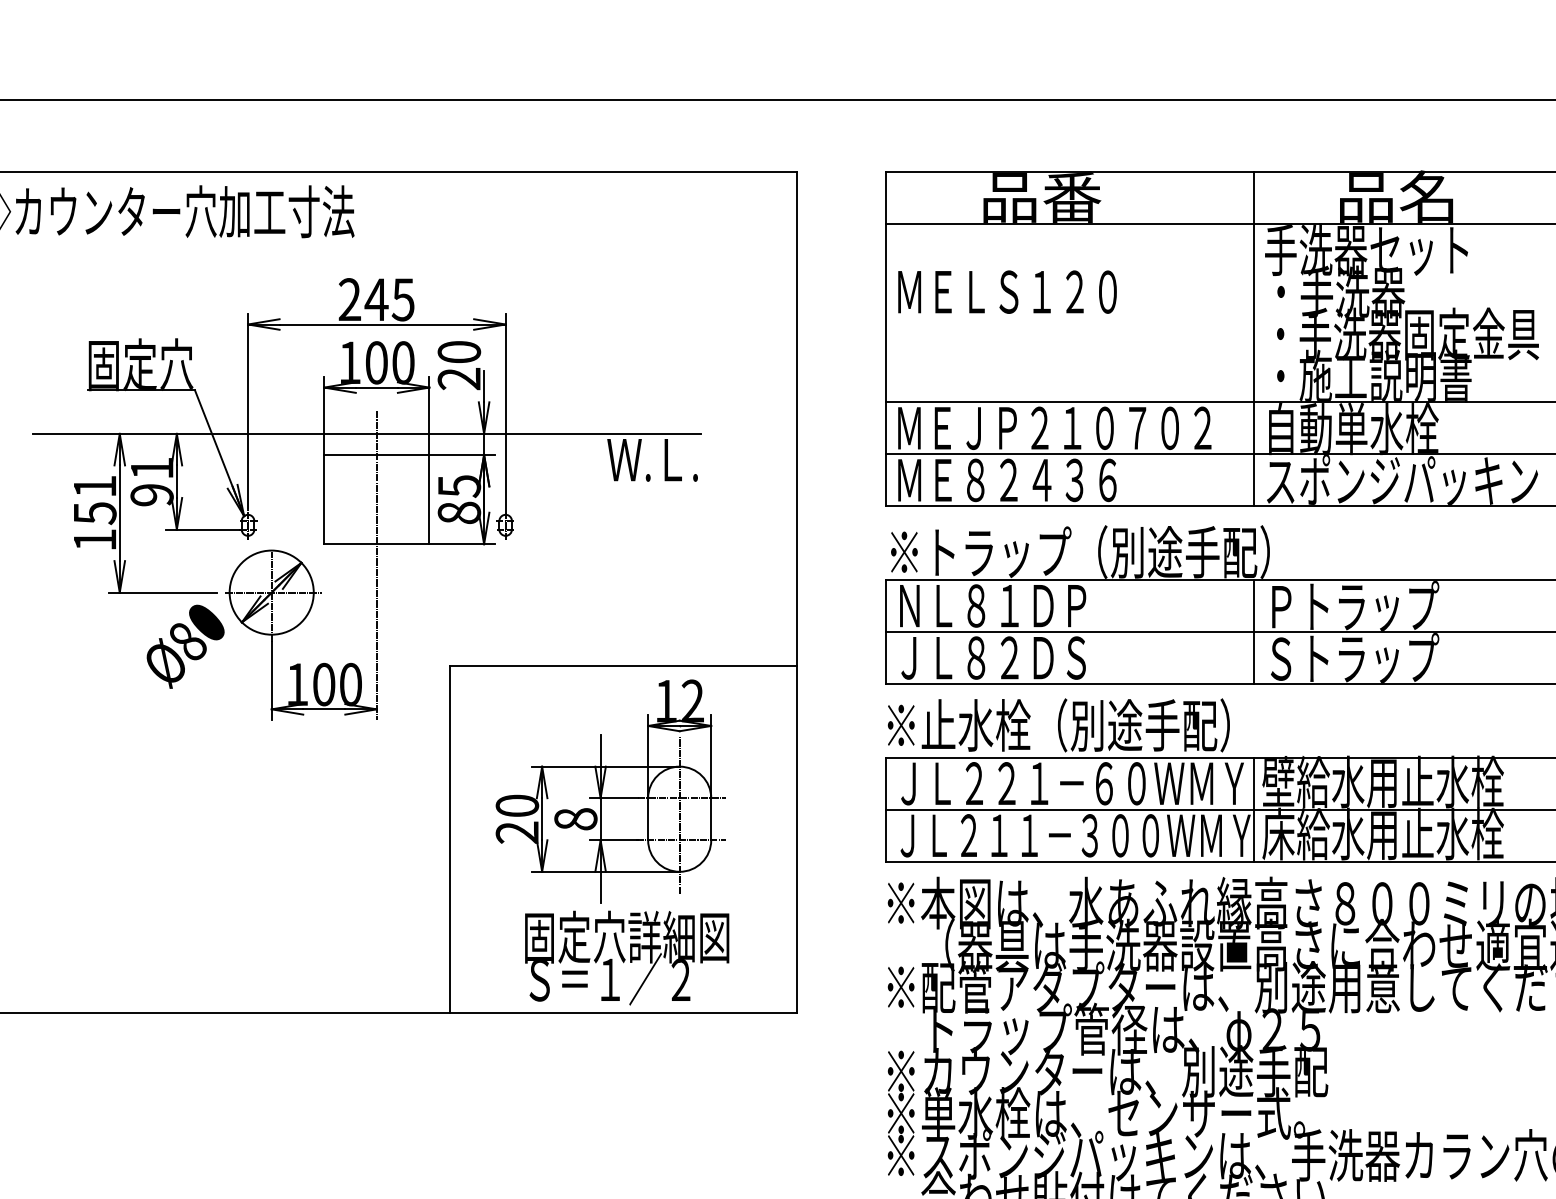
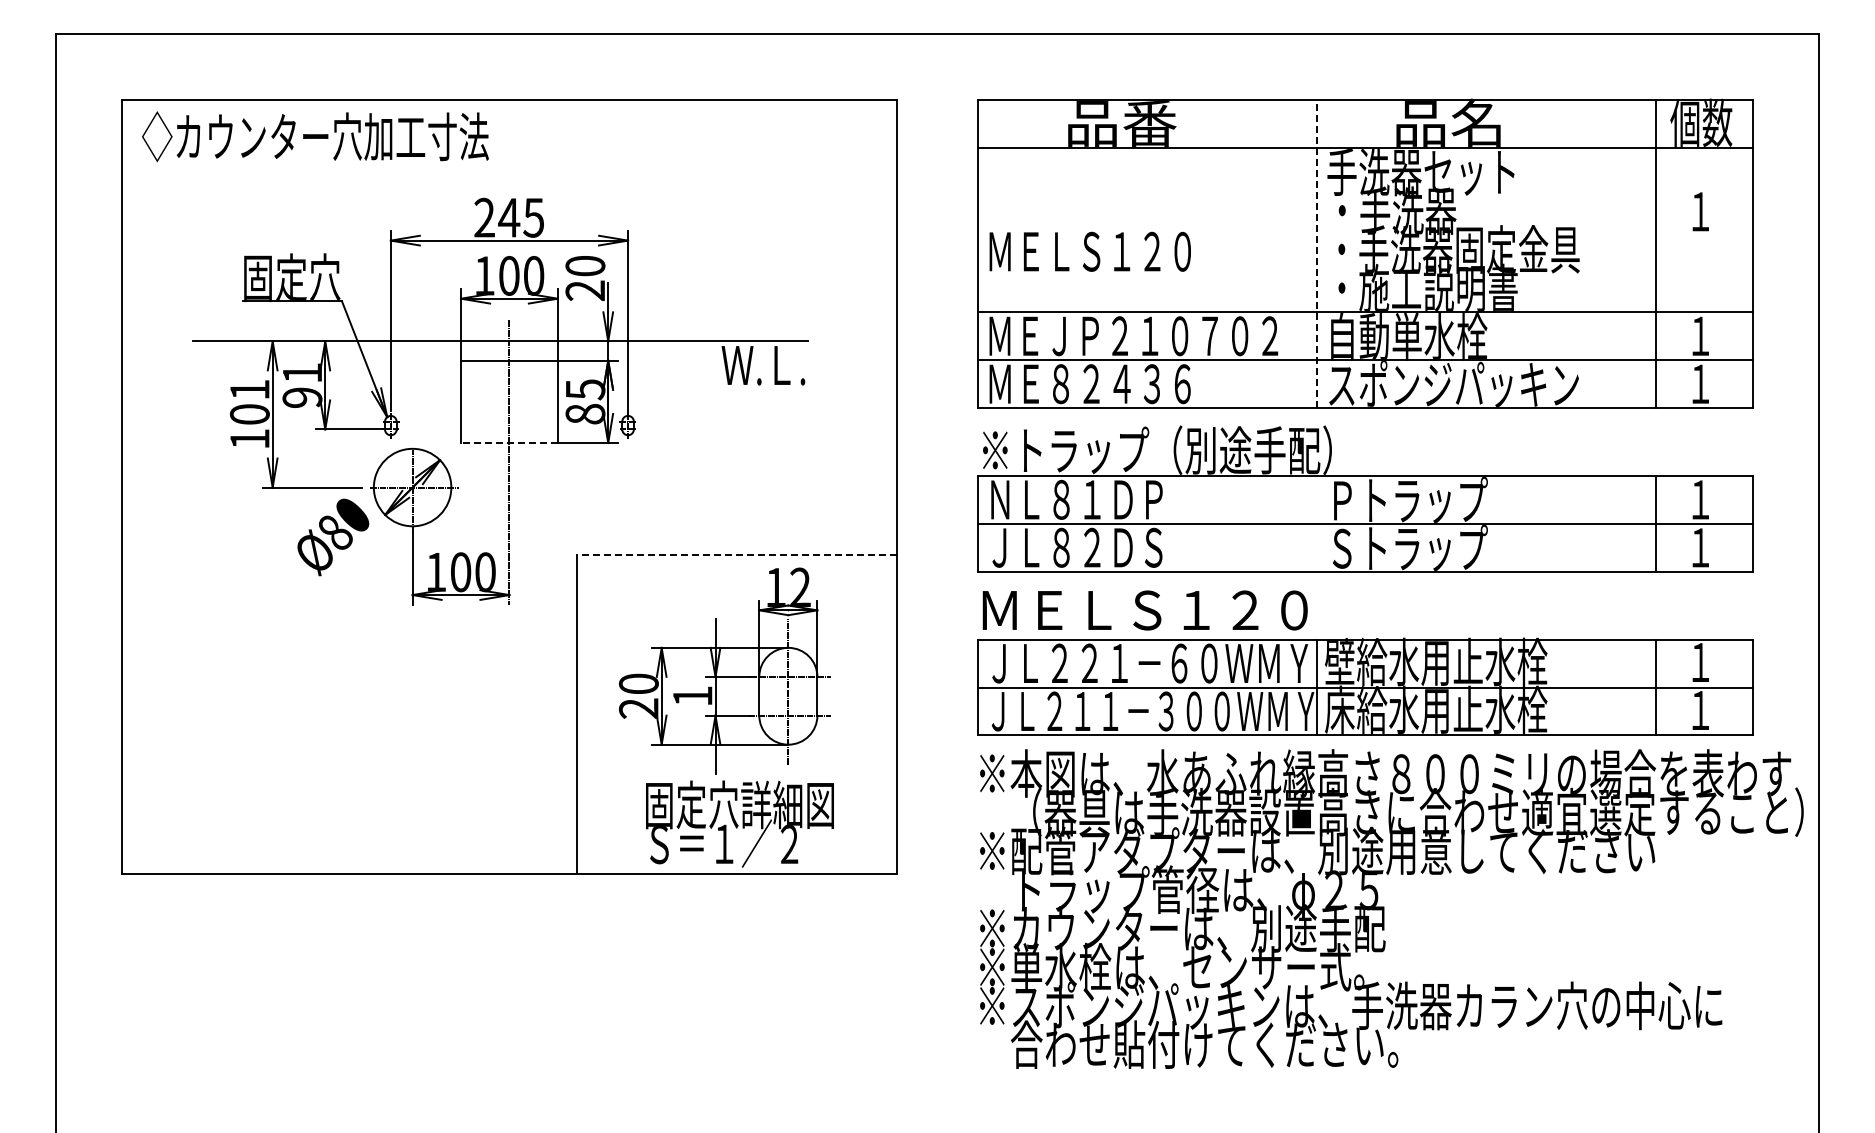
text: (1006, 291) -> (1089, 251), moved
line: (1254, 338) -> (1317, 253), solid -> dashed
text: (94, 513) -> (249, 414), 151 -> 101
line: (375, 544) -> (508, 443), solid -> dashed
line: (1254, 631) -> (1317, 523), removed
line: (624, 665) -> (737, 554), solid -> dashed
text: (1065, 725) -> (1143, 609), ※止水栓（別途手配） -> ＭＥＬＳ１２０
text: (575, 819) -> (692, 696), 8 -> 1

